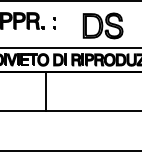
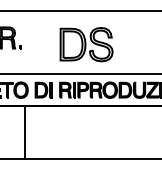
part: (54, 23) -> (36, 41), removed
part: (102, 25) -> (85, 44), moved

